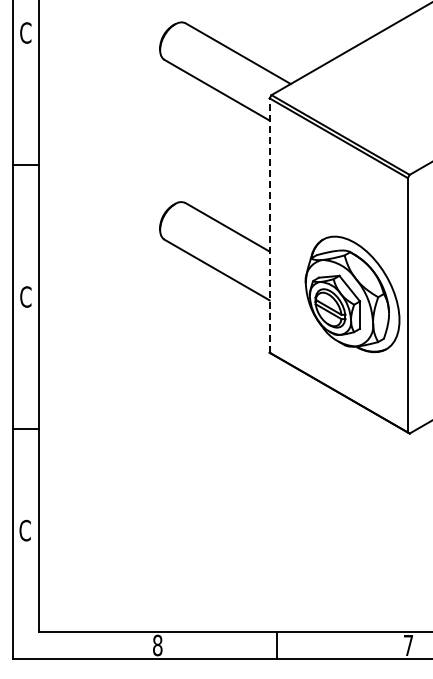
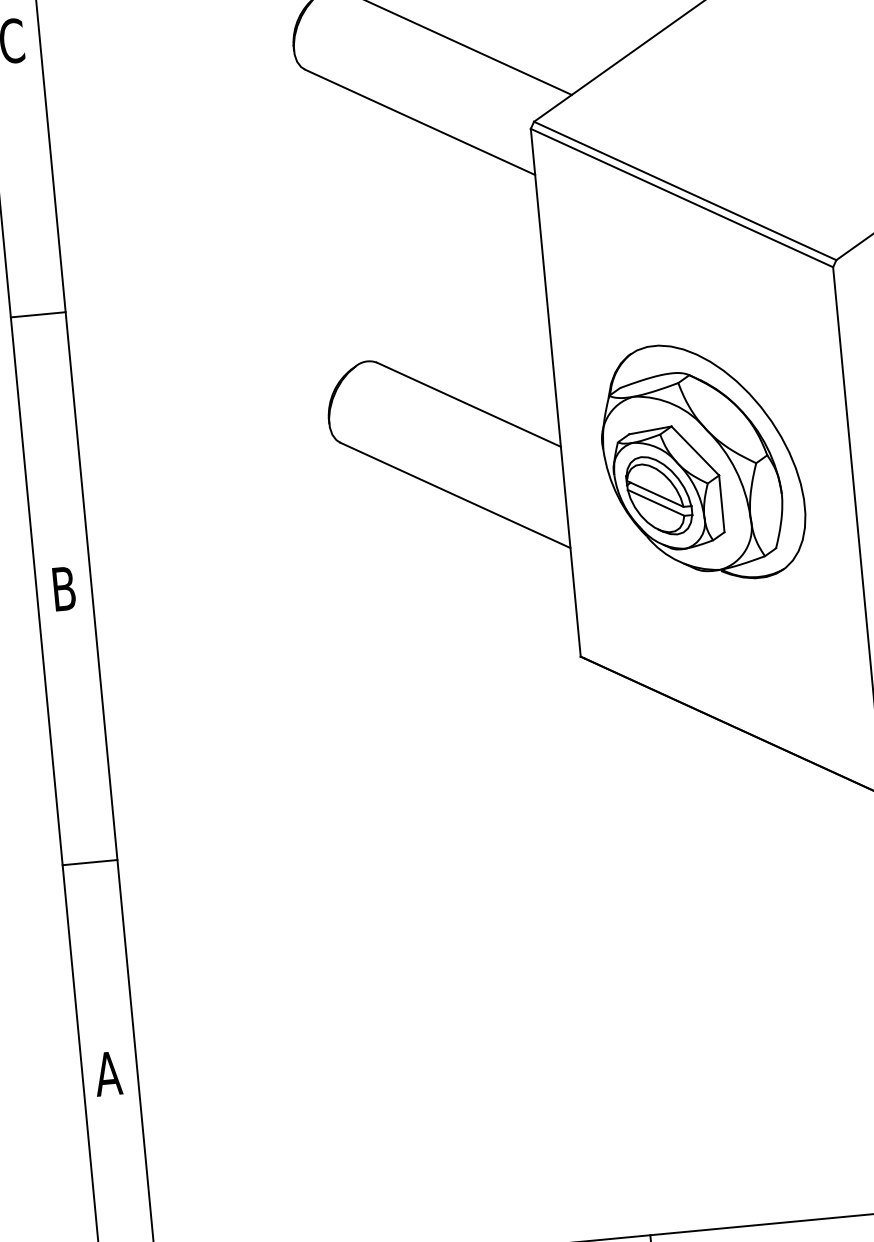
line: (269, 225) -> (555, 392), dashed -> solid
part: (352, 294) -> (702, 462), moved
text: (25, 296) -> (63, 587), C -> B
text: (24, 530) -> (106, 1073), C -> A

